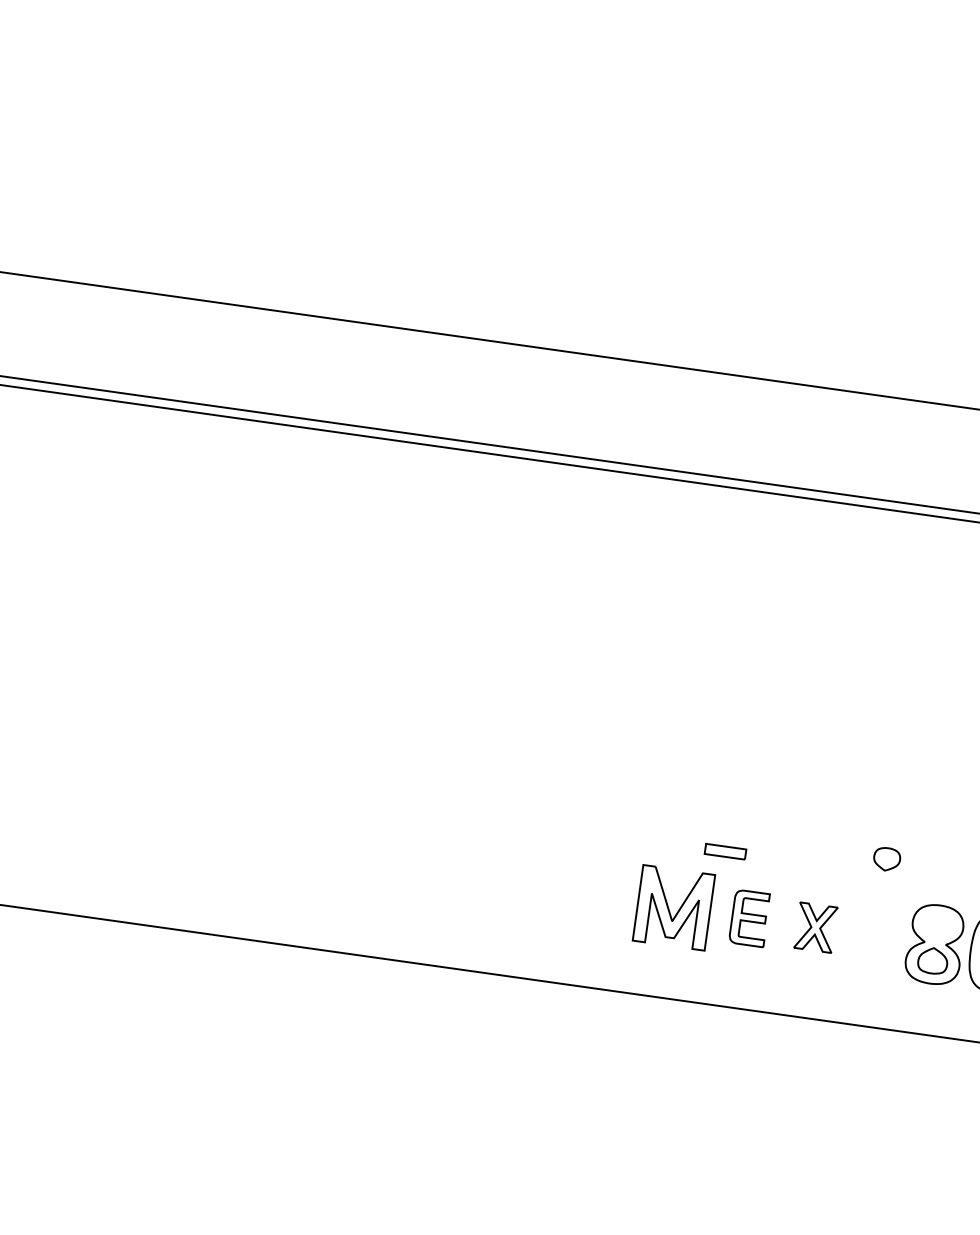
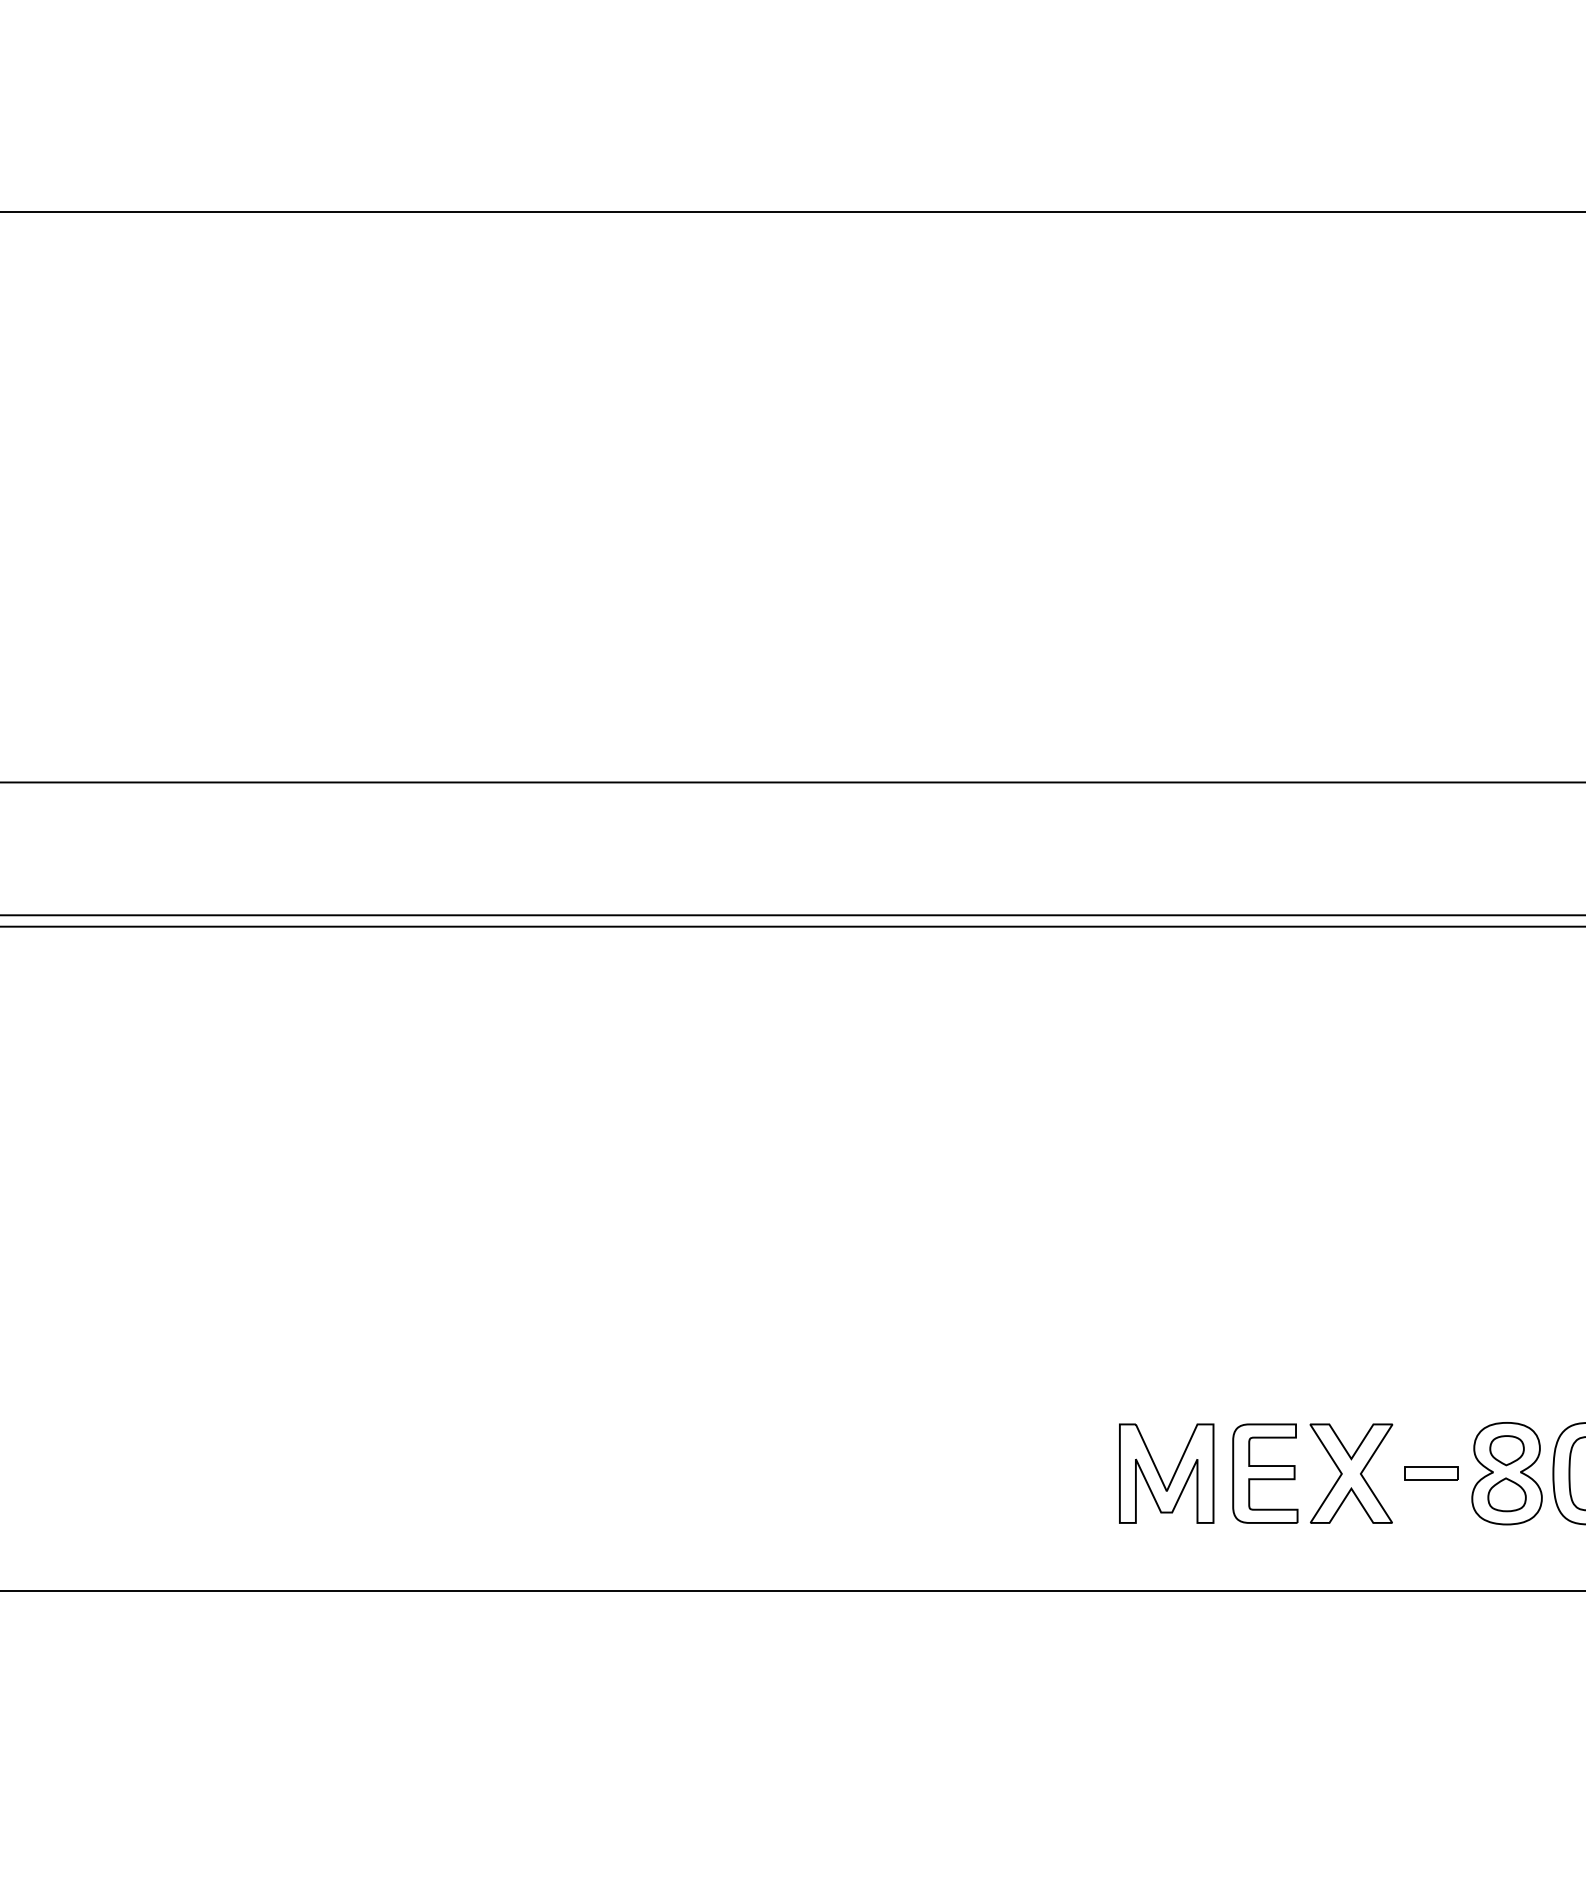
part: (725, 851) -> (1431, 1473), moved
part: (886, 859) -> (1506, 1450), moved
part: (749, 918) -> (1265, 1473), size x1.43
part: (815, 927) -> (1351, 1473), size x1.67

